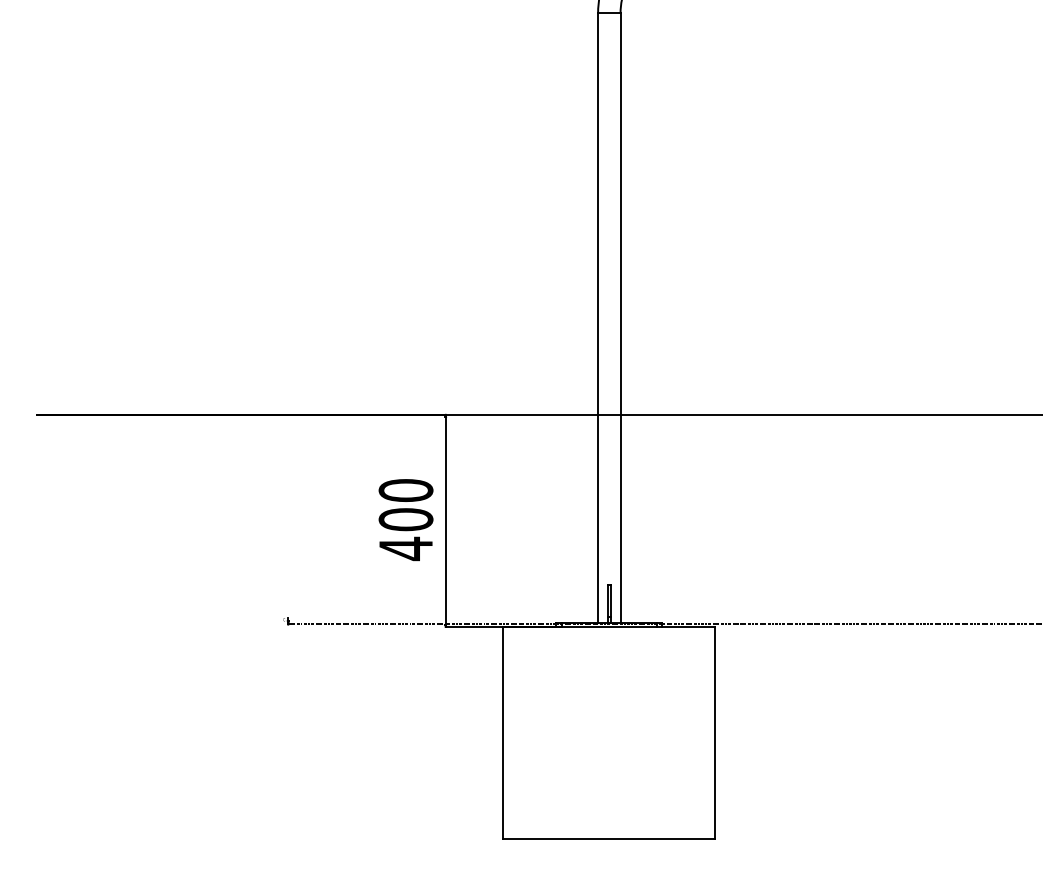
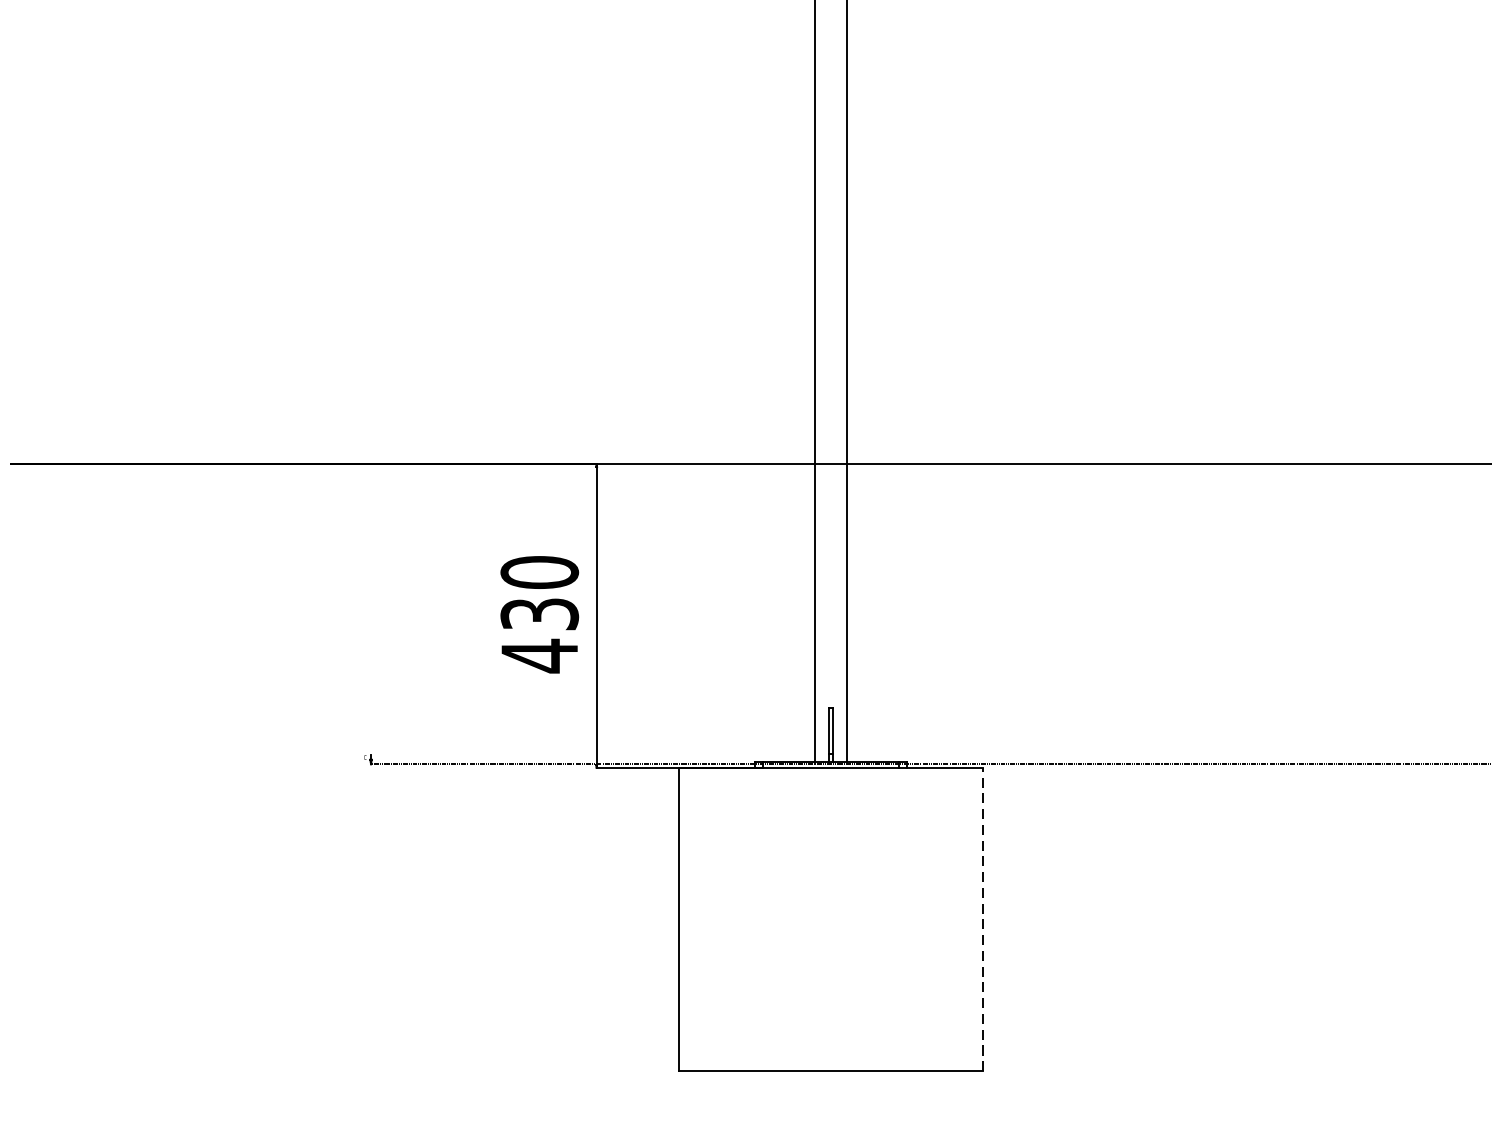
text: (405, 519) -> (538, 613), 400 -> 430
line: (715, 732) -> (983, 919), solid -> dashed

